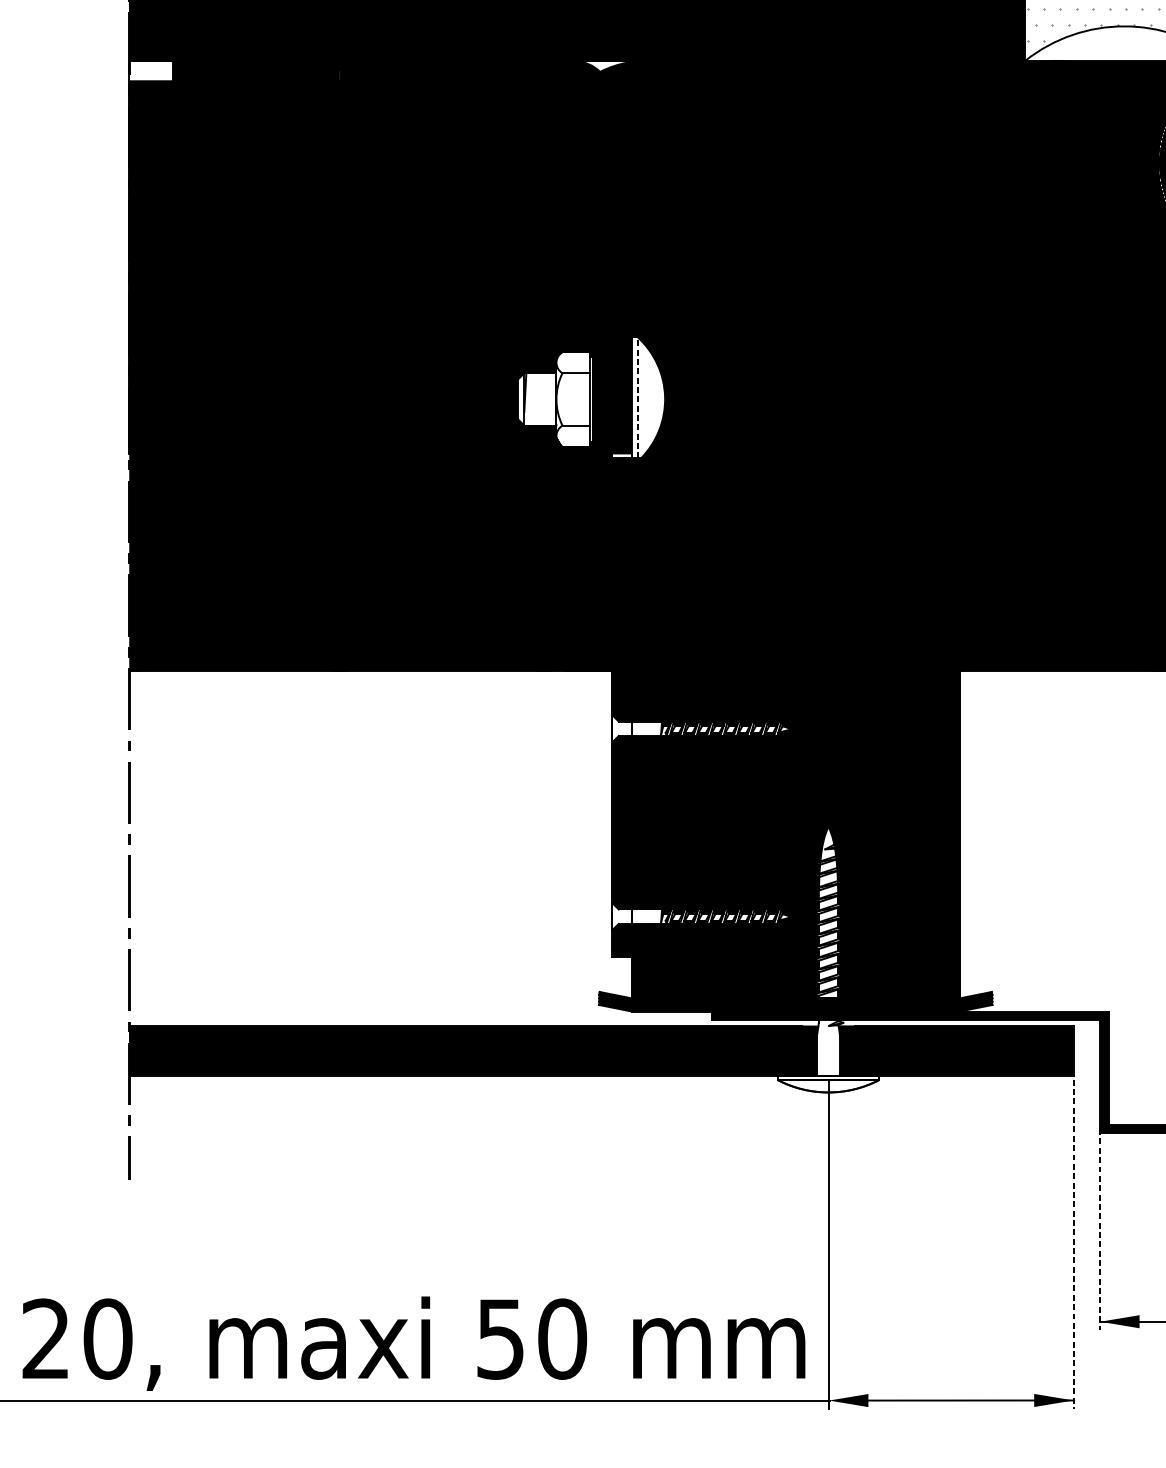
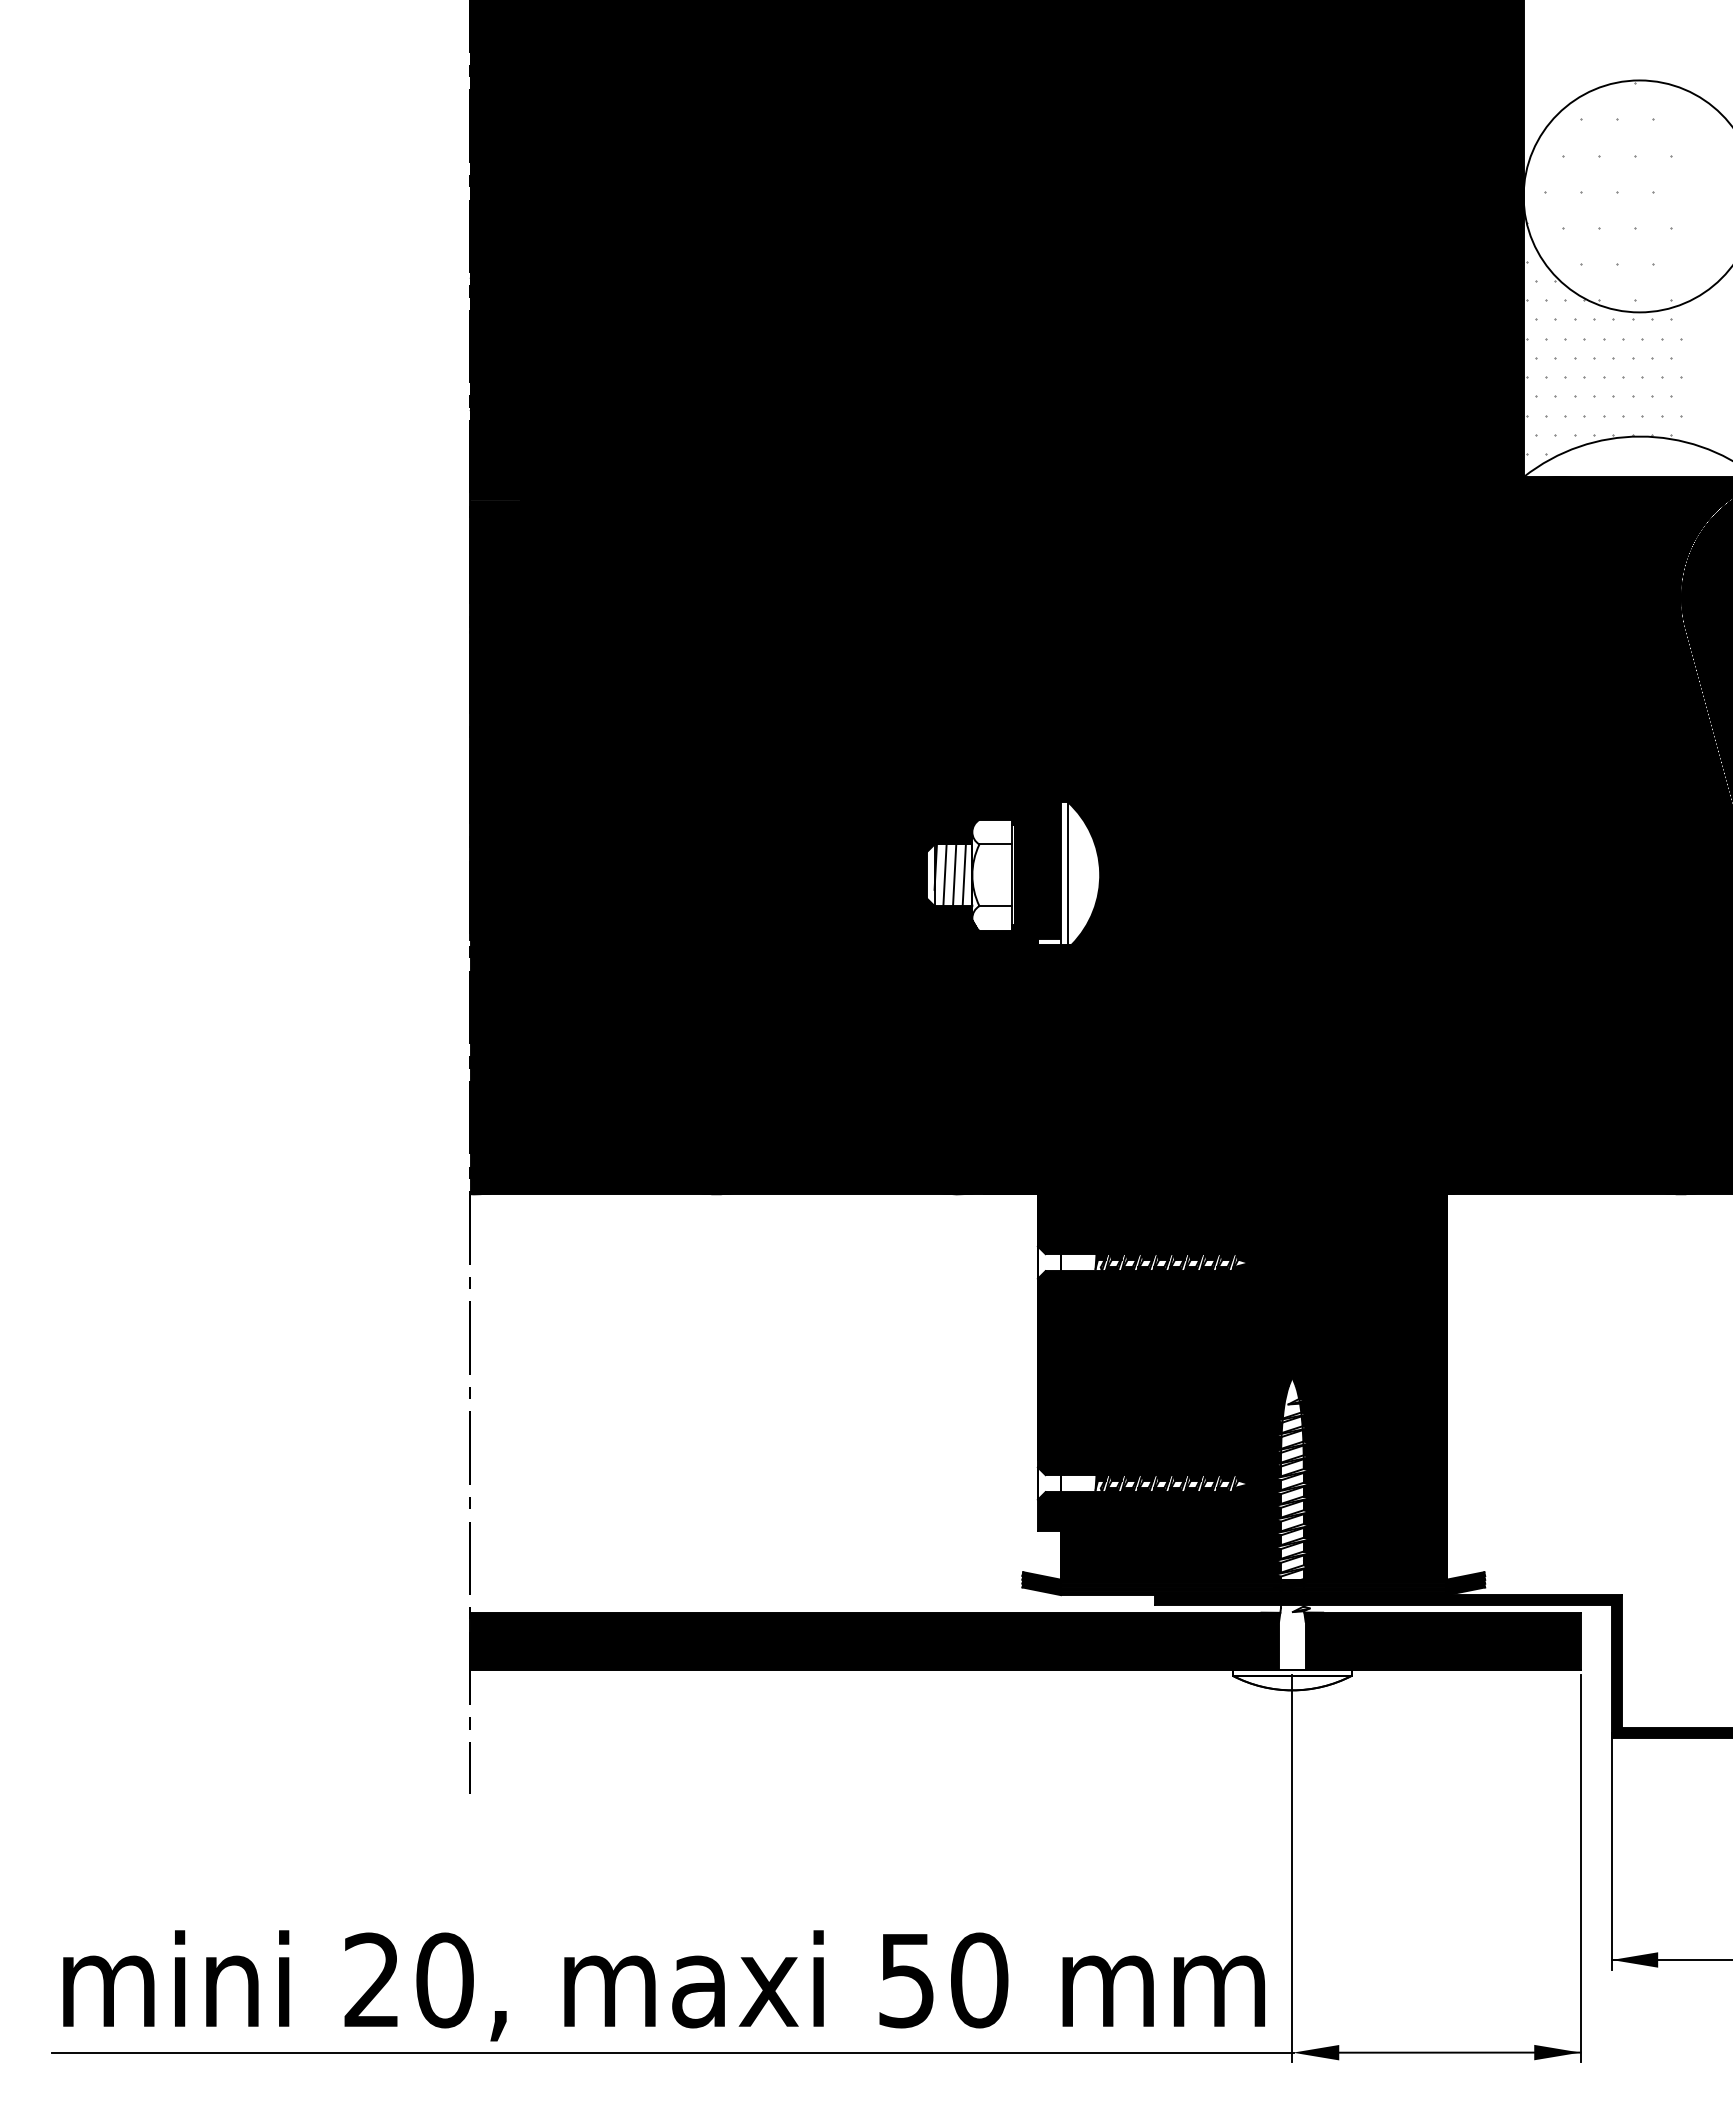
fill: (609, 66) -> (1034, 483), added
fill: (150, 70) -> (495, 488), added
line: (638, 397) -> (1068, 872), dashed -> solid
line: (532, 399) -> (944, 875), added
line: (541, 399) -> (954, 875), added
line: (548, 399) -> (963, 875), added
line: (1099, 1230) -> (1611, 1852), dashed -> solid
line: (1073, 1244) -> (1580, 1869), dashed -> solid

